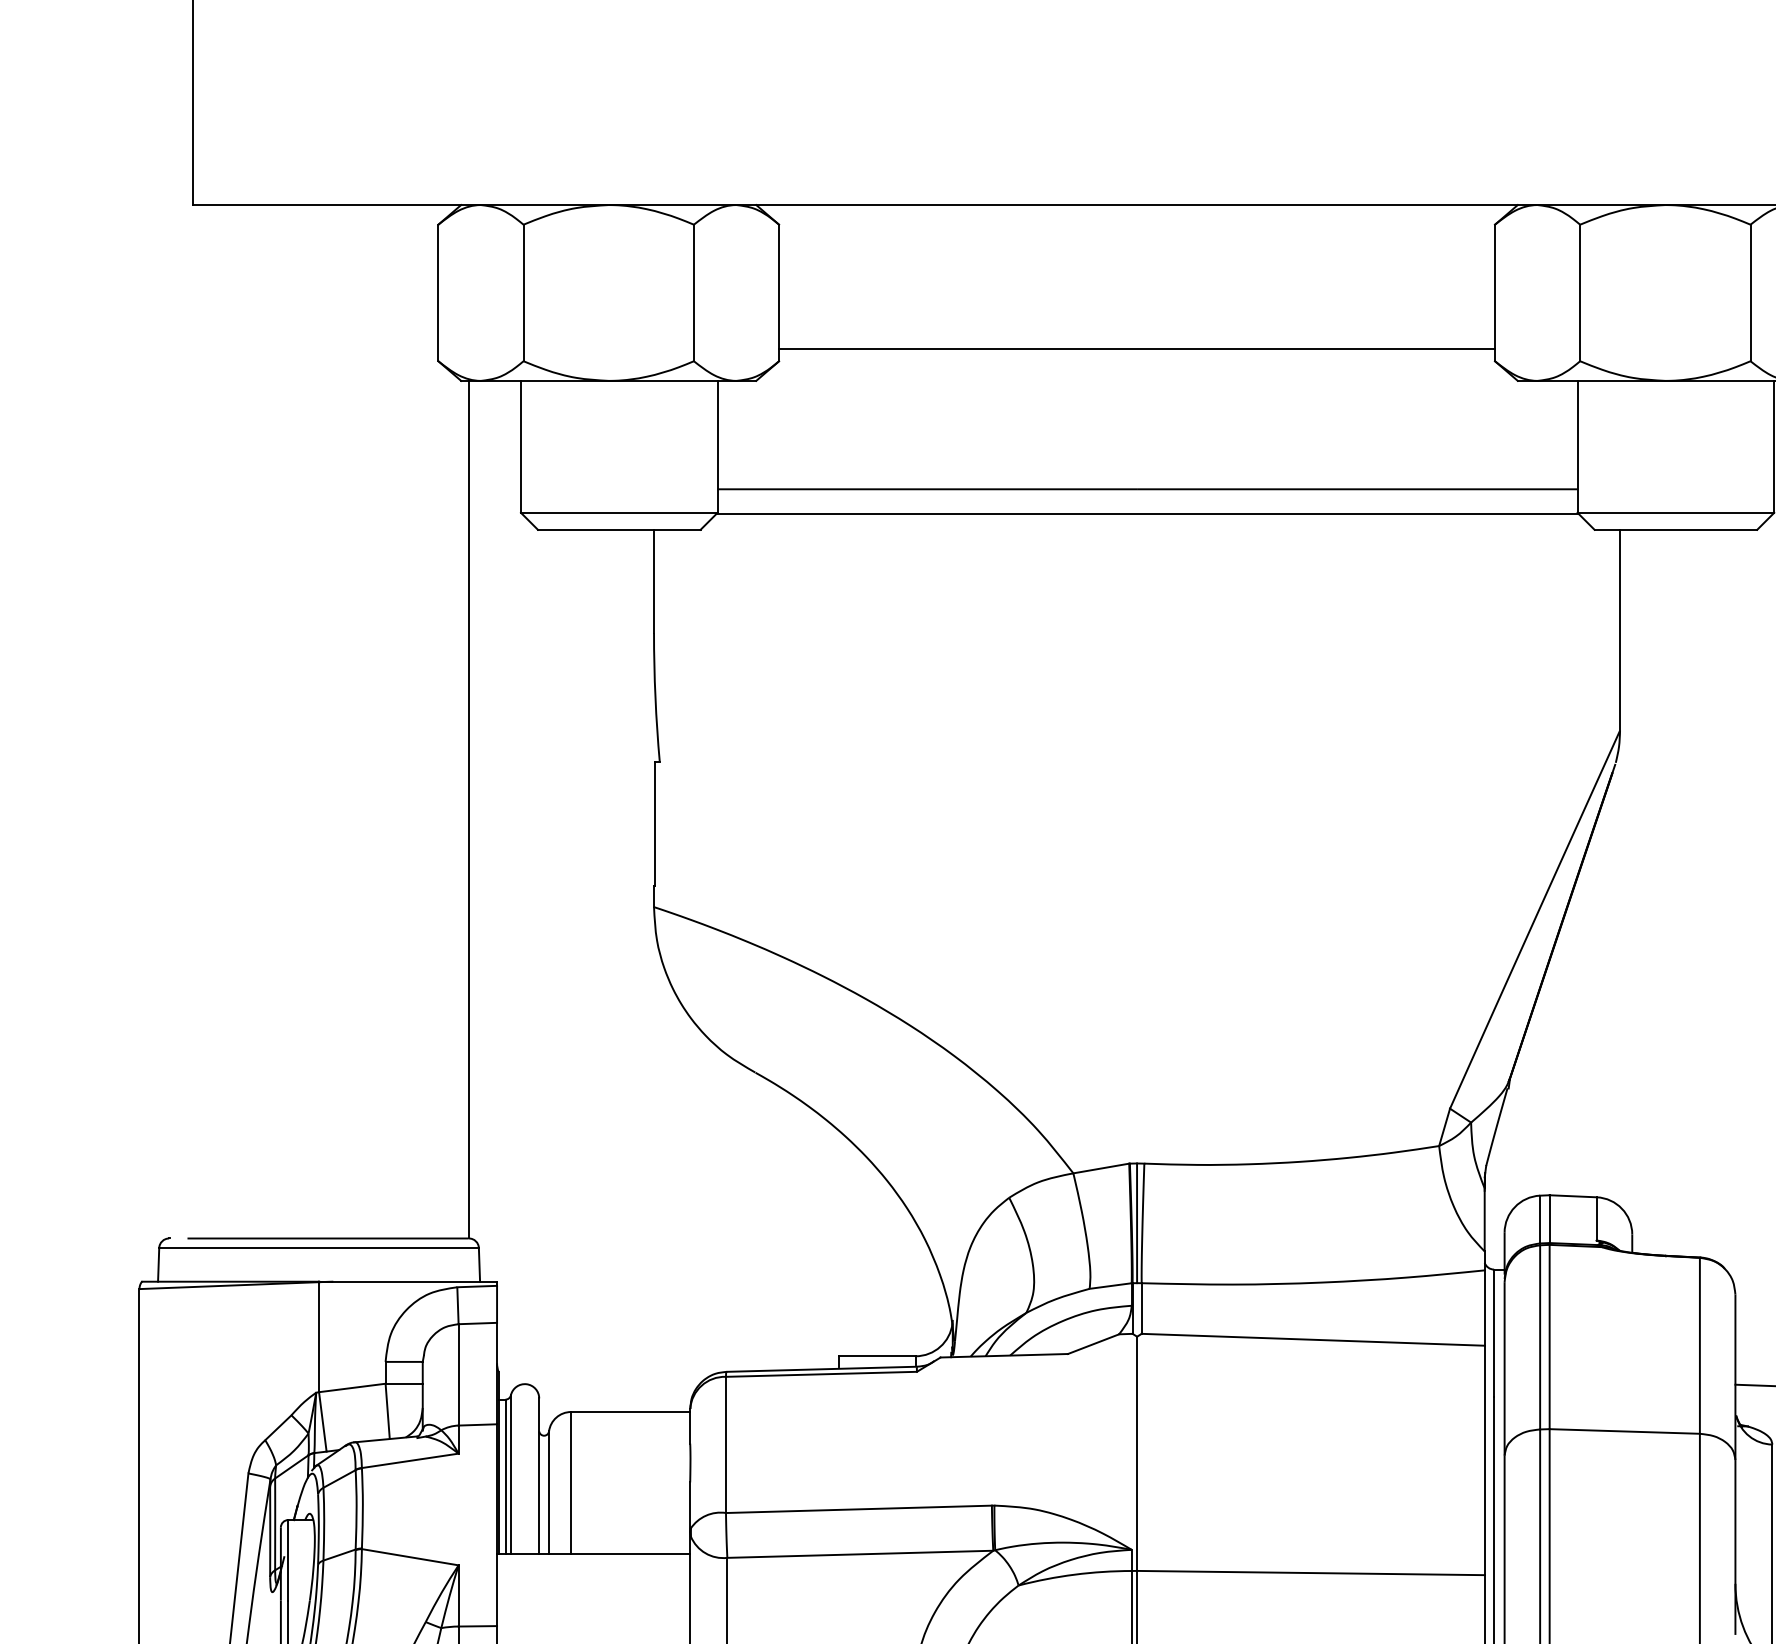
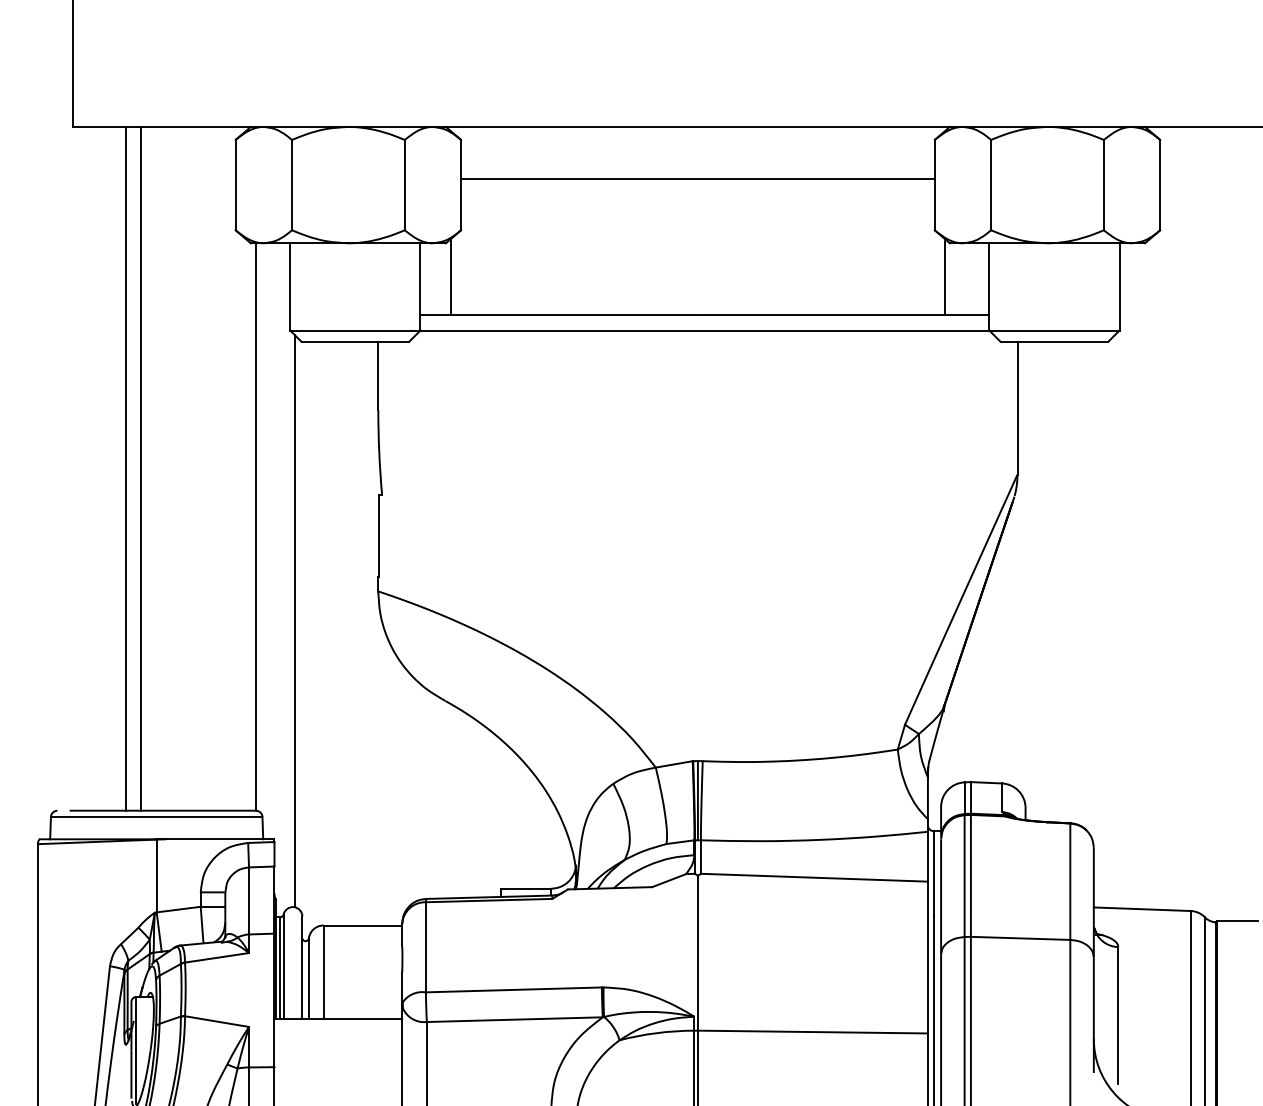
line: (1136, 347) -> (697, 178), moved
line: (763, 432) -> (450, 277), added
line: (1509, 432) -> (944, 277), added
line: (271, 721) -> (125, 468), added
line: (296, 721) -> (141, 468), added
line: (527, 952) -> (294, 621), added

